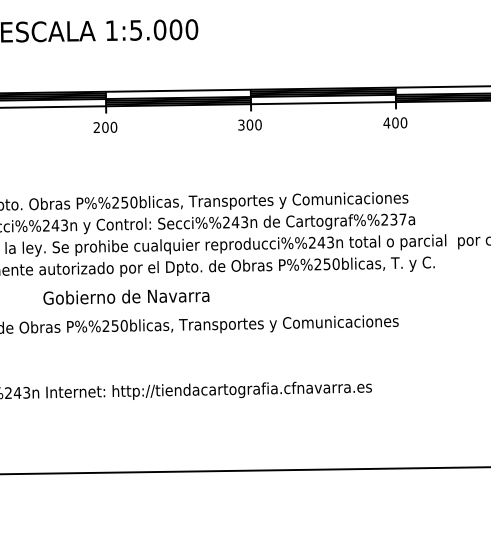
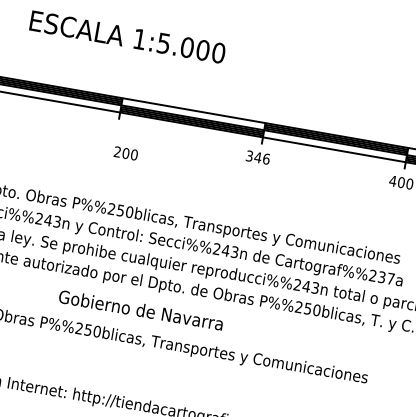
text: (253, 124) -> (261, 157), 300 -> 346
text: (105, 126) -> (126, 152), moved
text: (126, 296) -> (141, 310), moved

